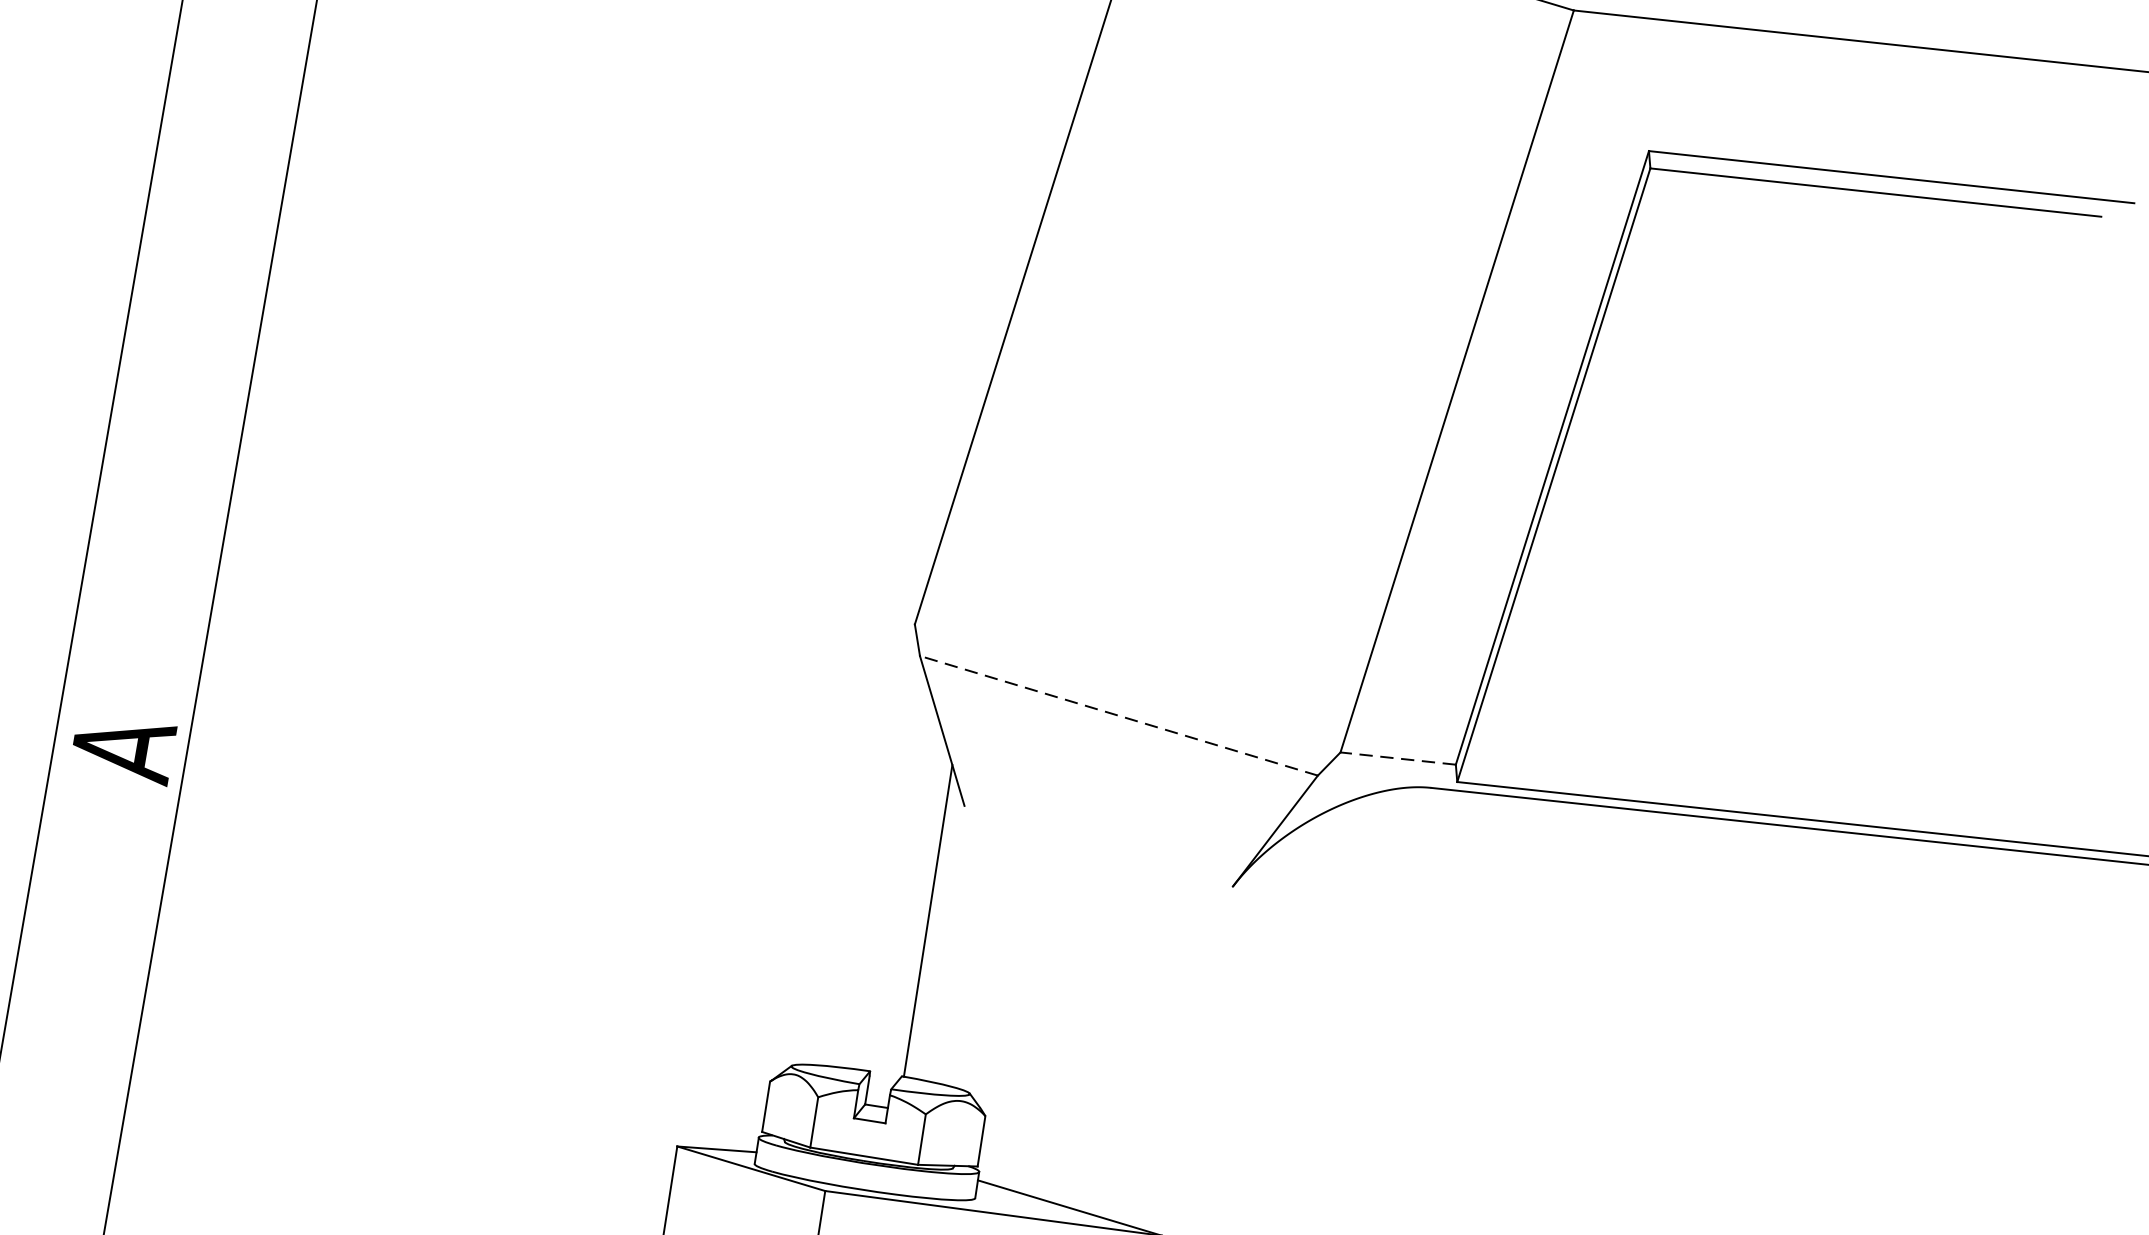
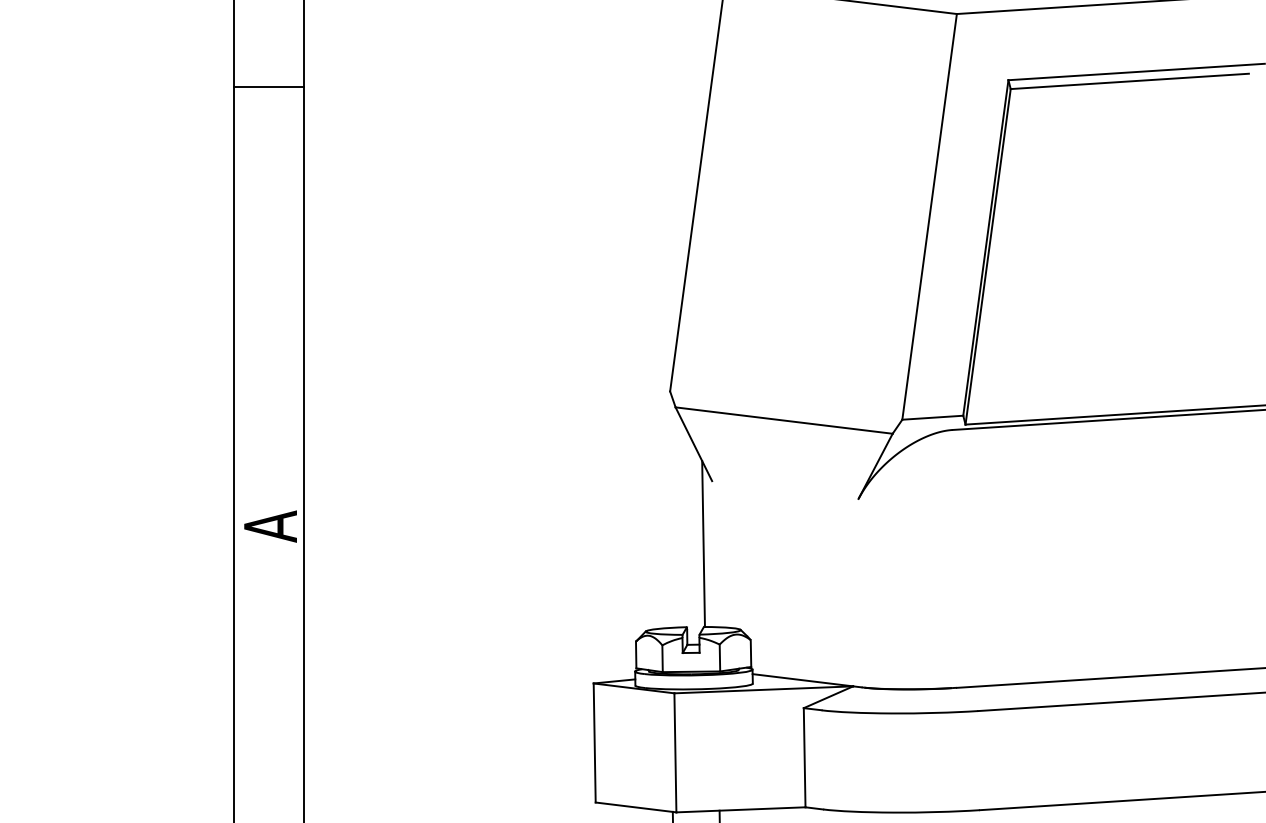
line: (1117, 715) -> (783, 420), dashed -> solid
line: (1397, 758) -> (932, 417), dashed -> solid

